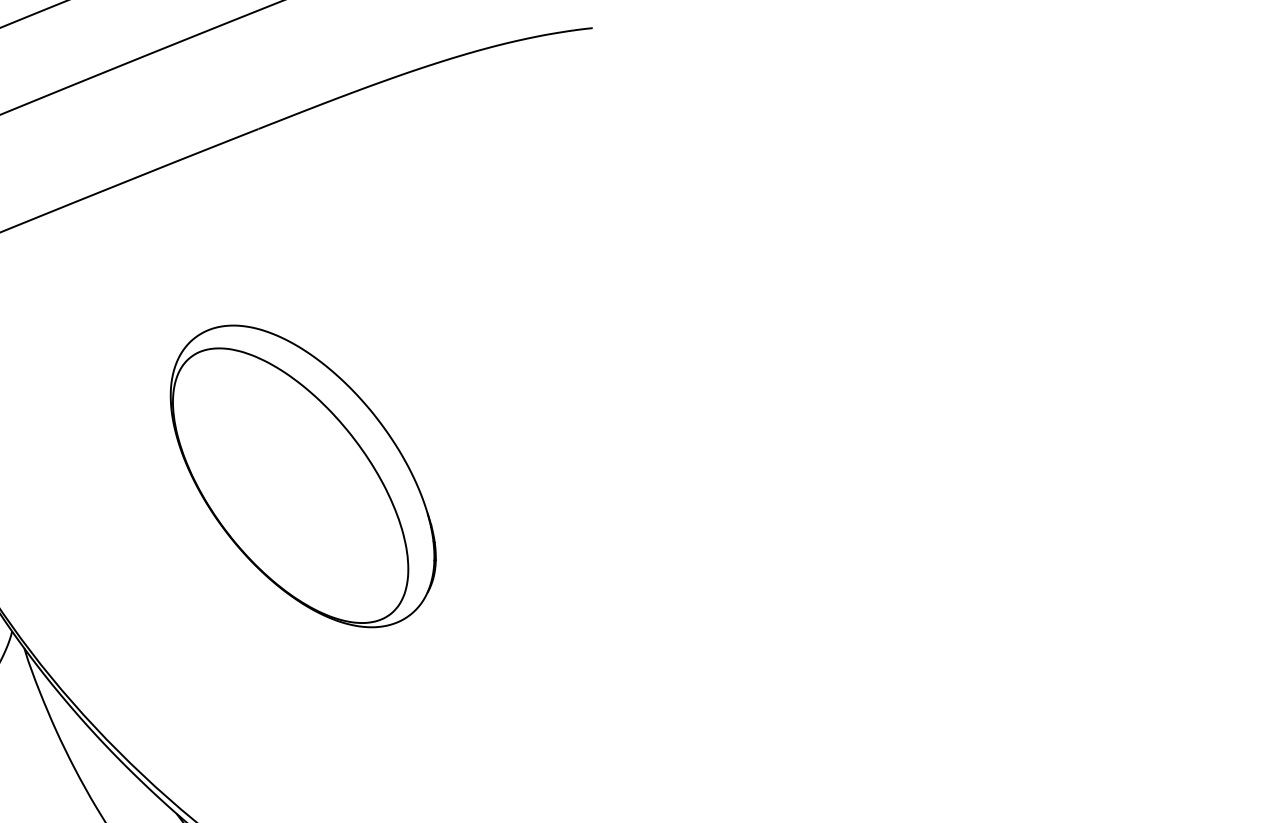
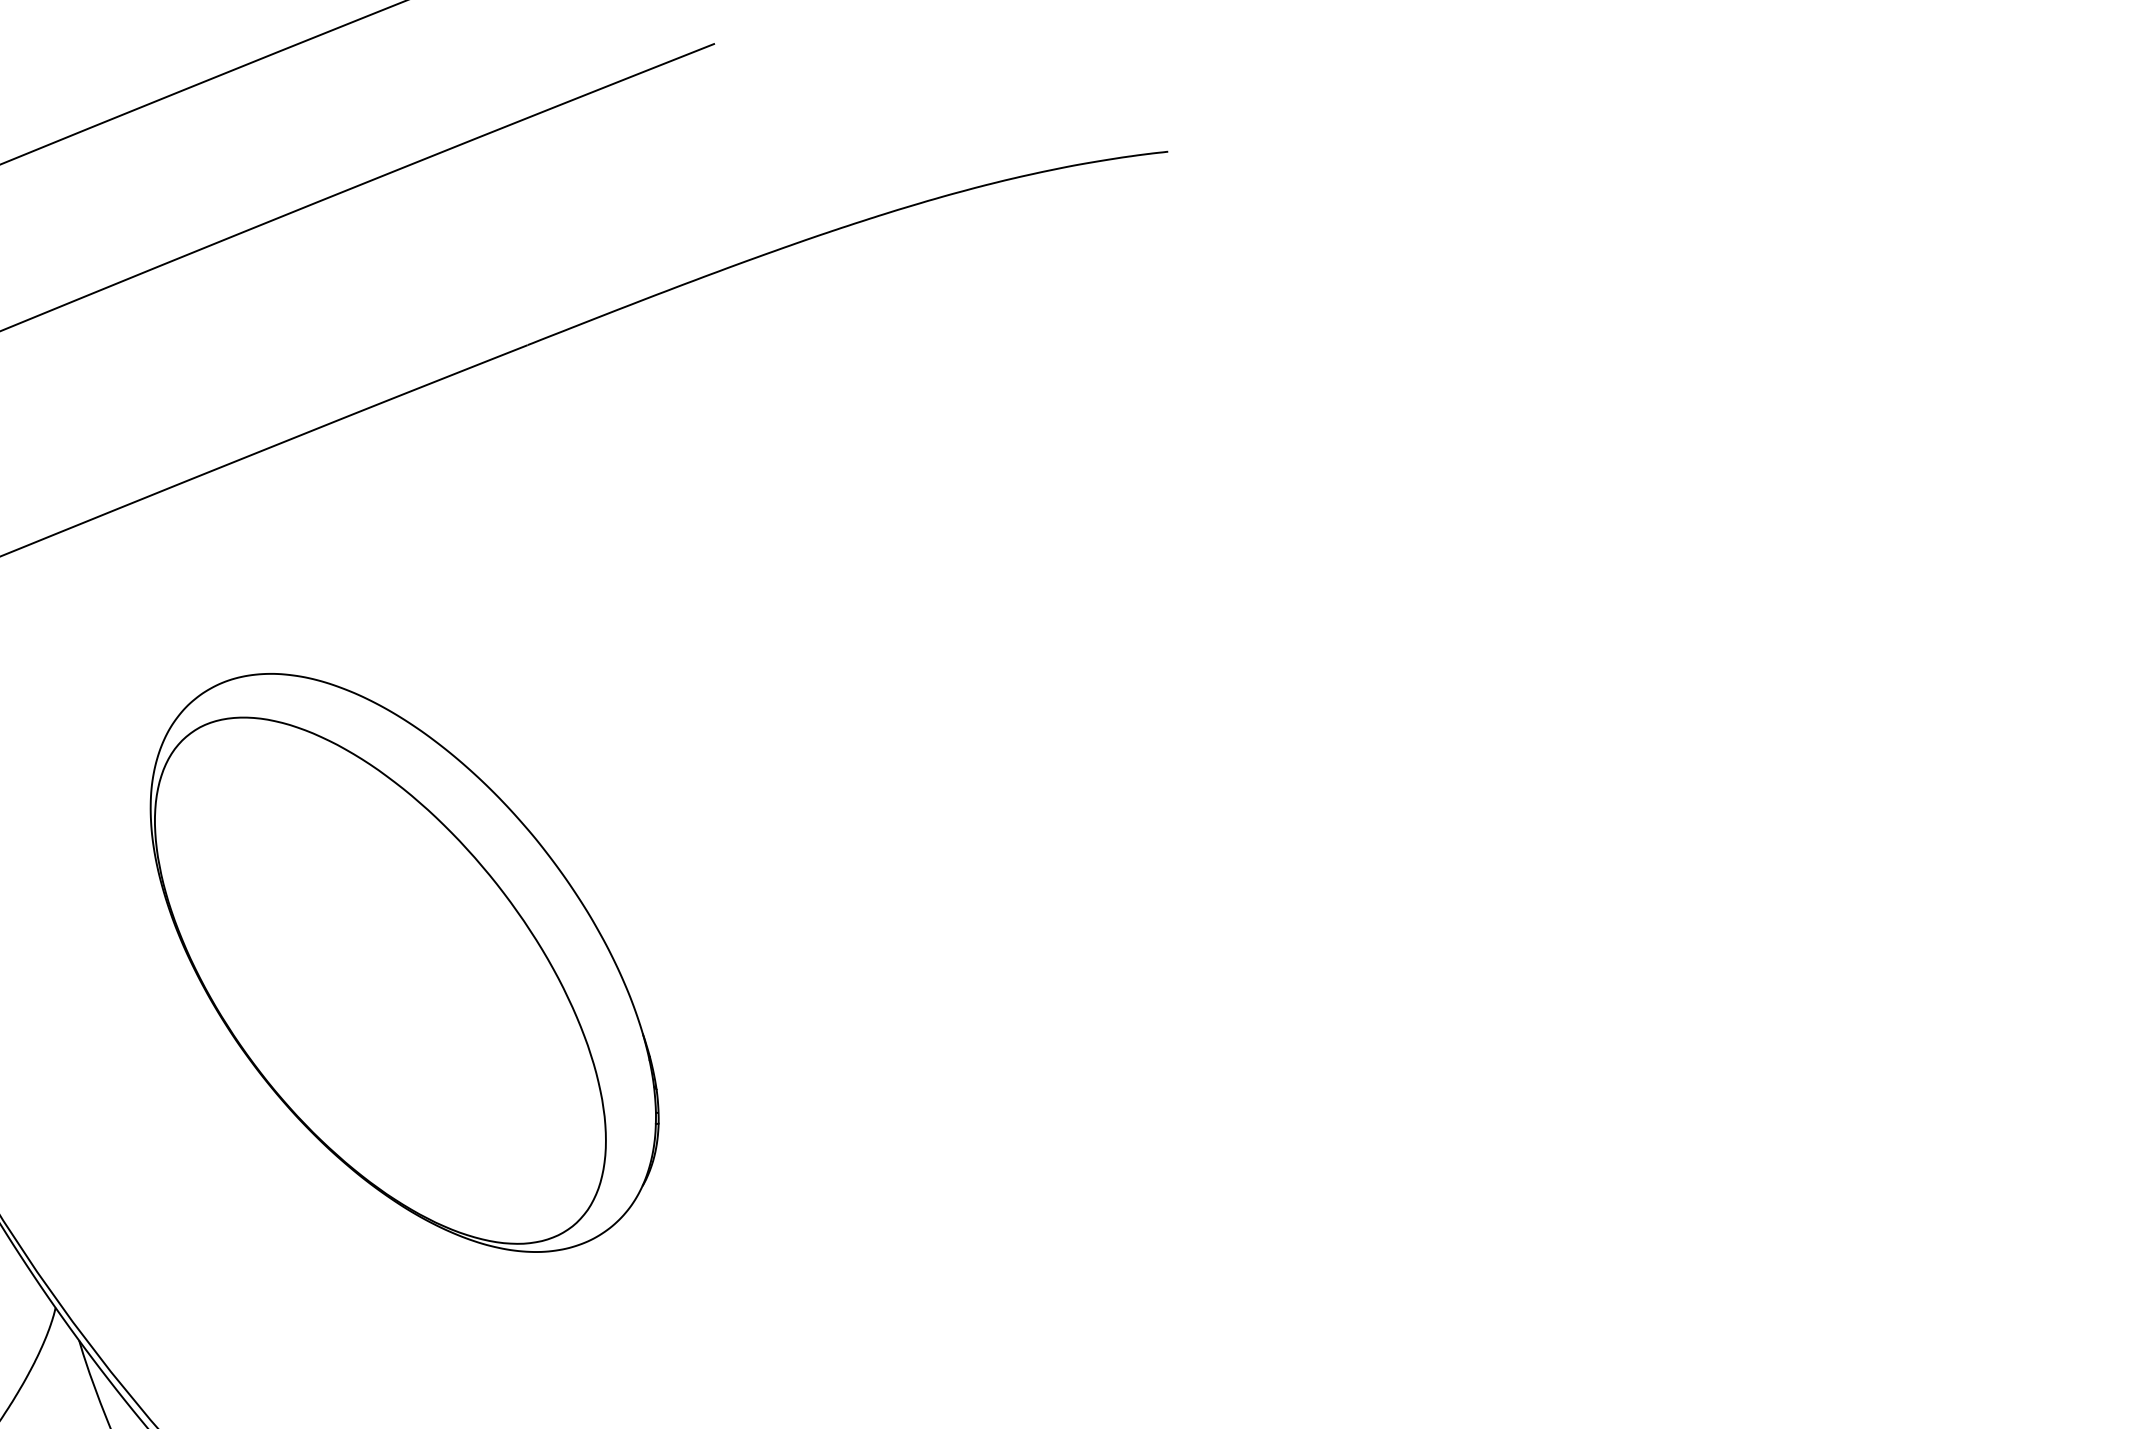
part: (302, 476) -> (403, 963), moved

